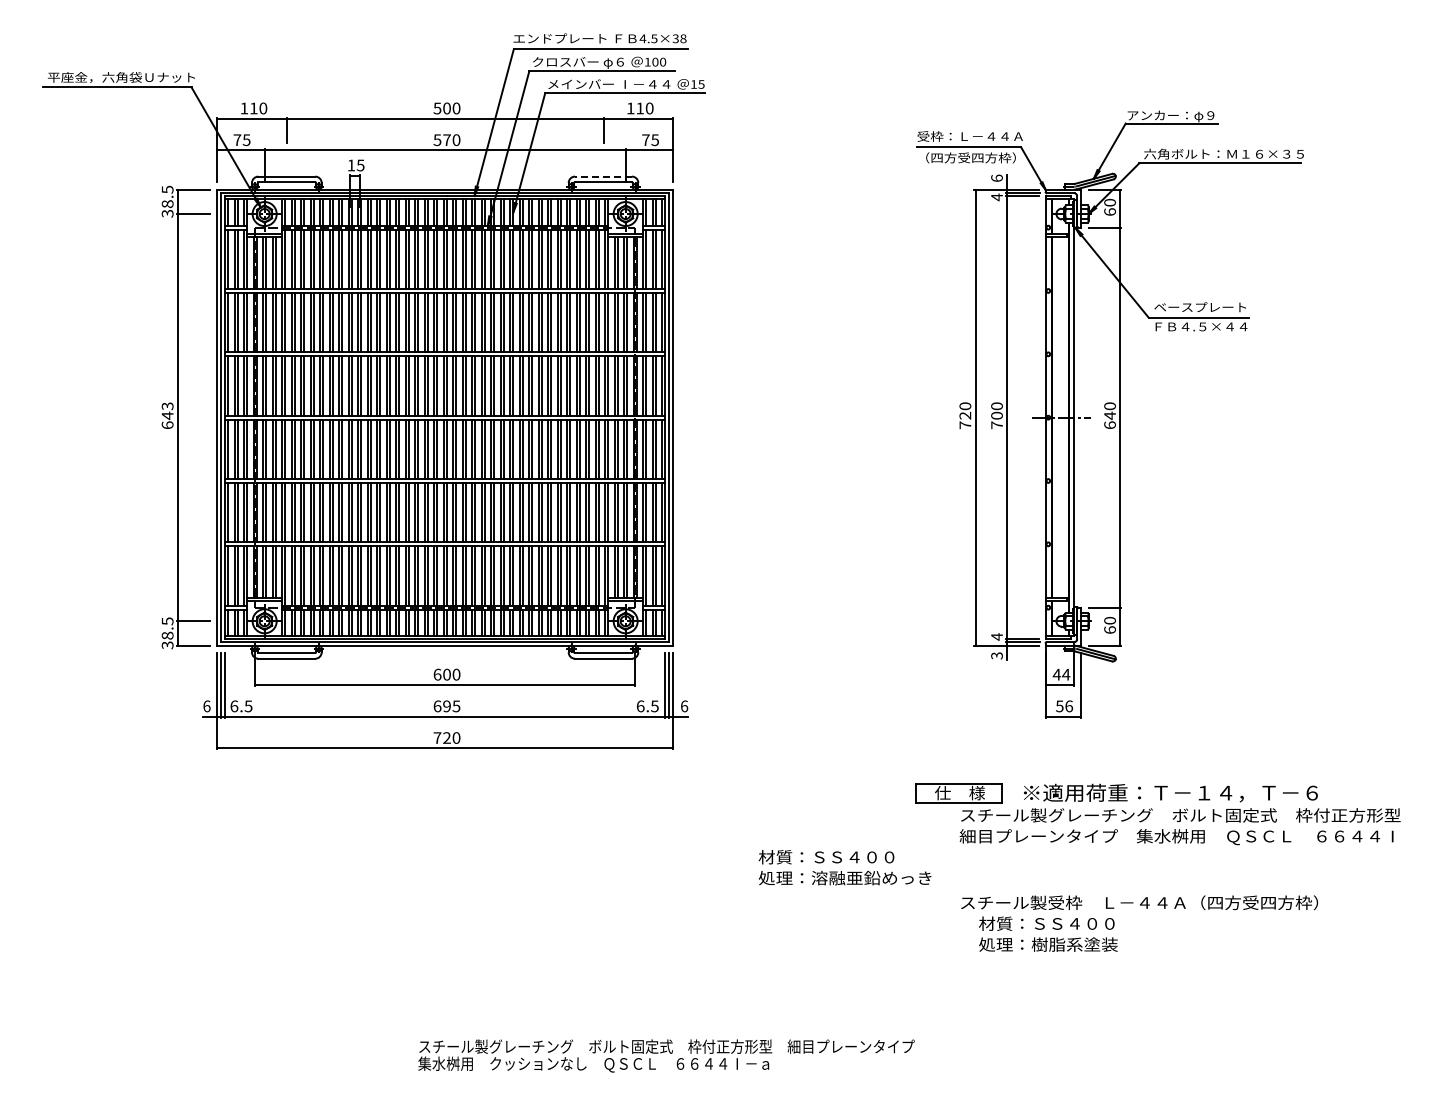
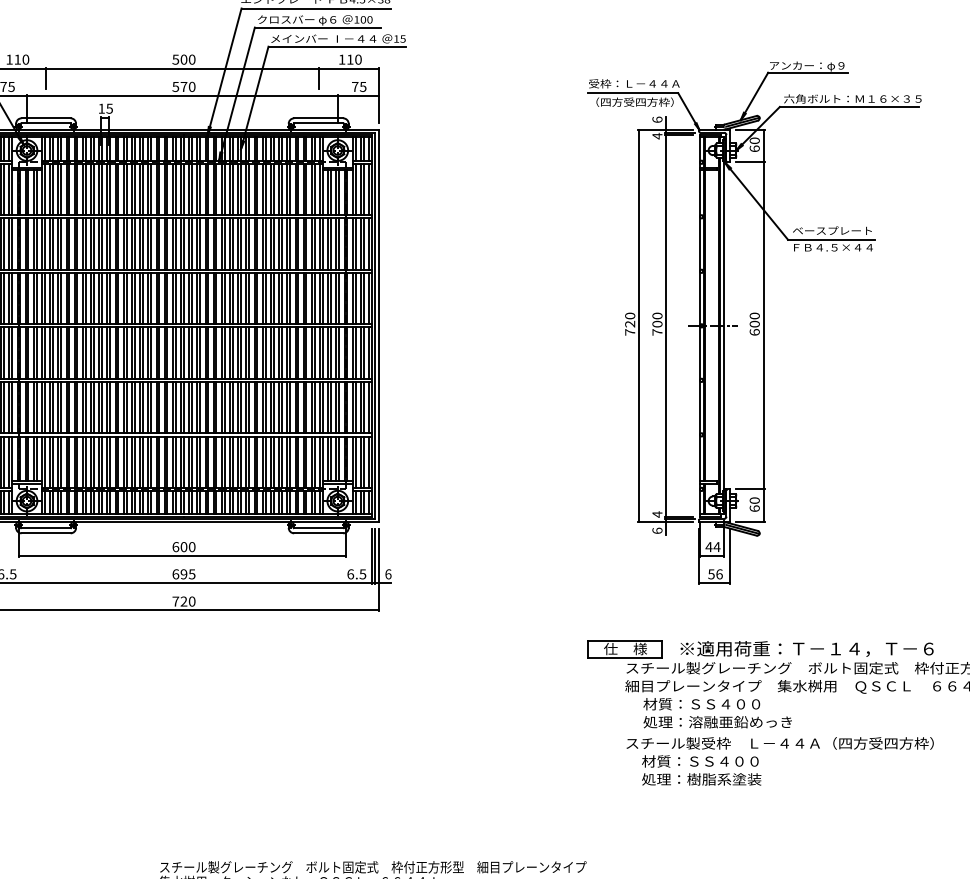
line: (603, 176) -> (318, 118), dashed -> solid
text: (1109, 415) -> (754, 323), 640 -> 600
text: (996, 655) -> (656, 530), 3 -> 6
text: (844, 867) -> (717, 713), moved

